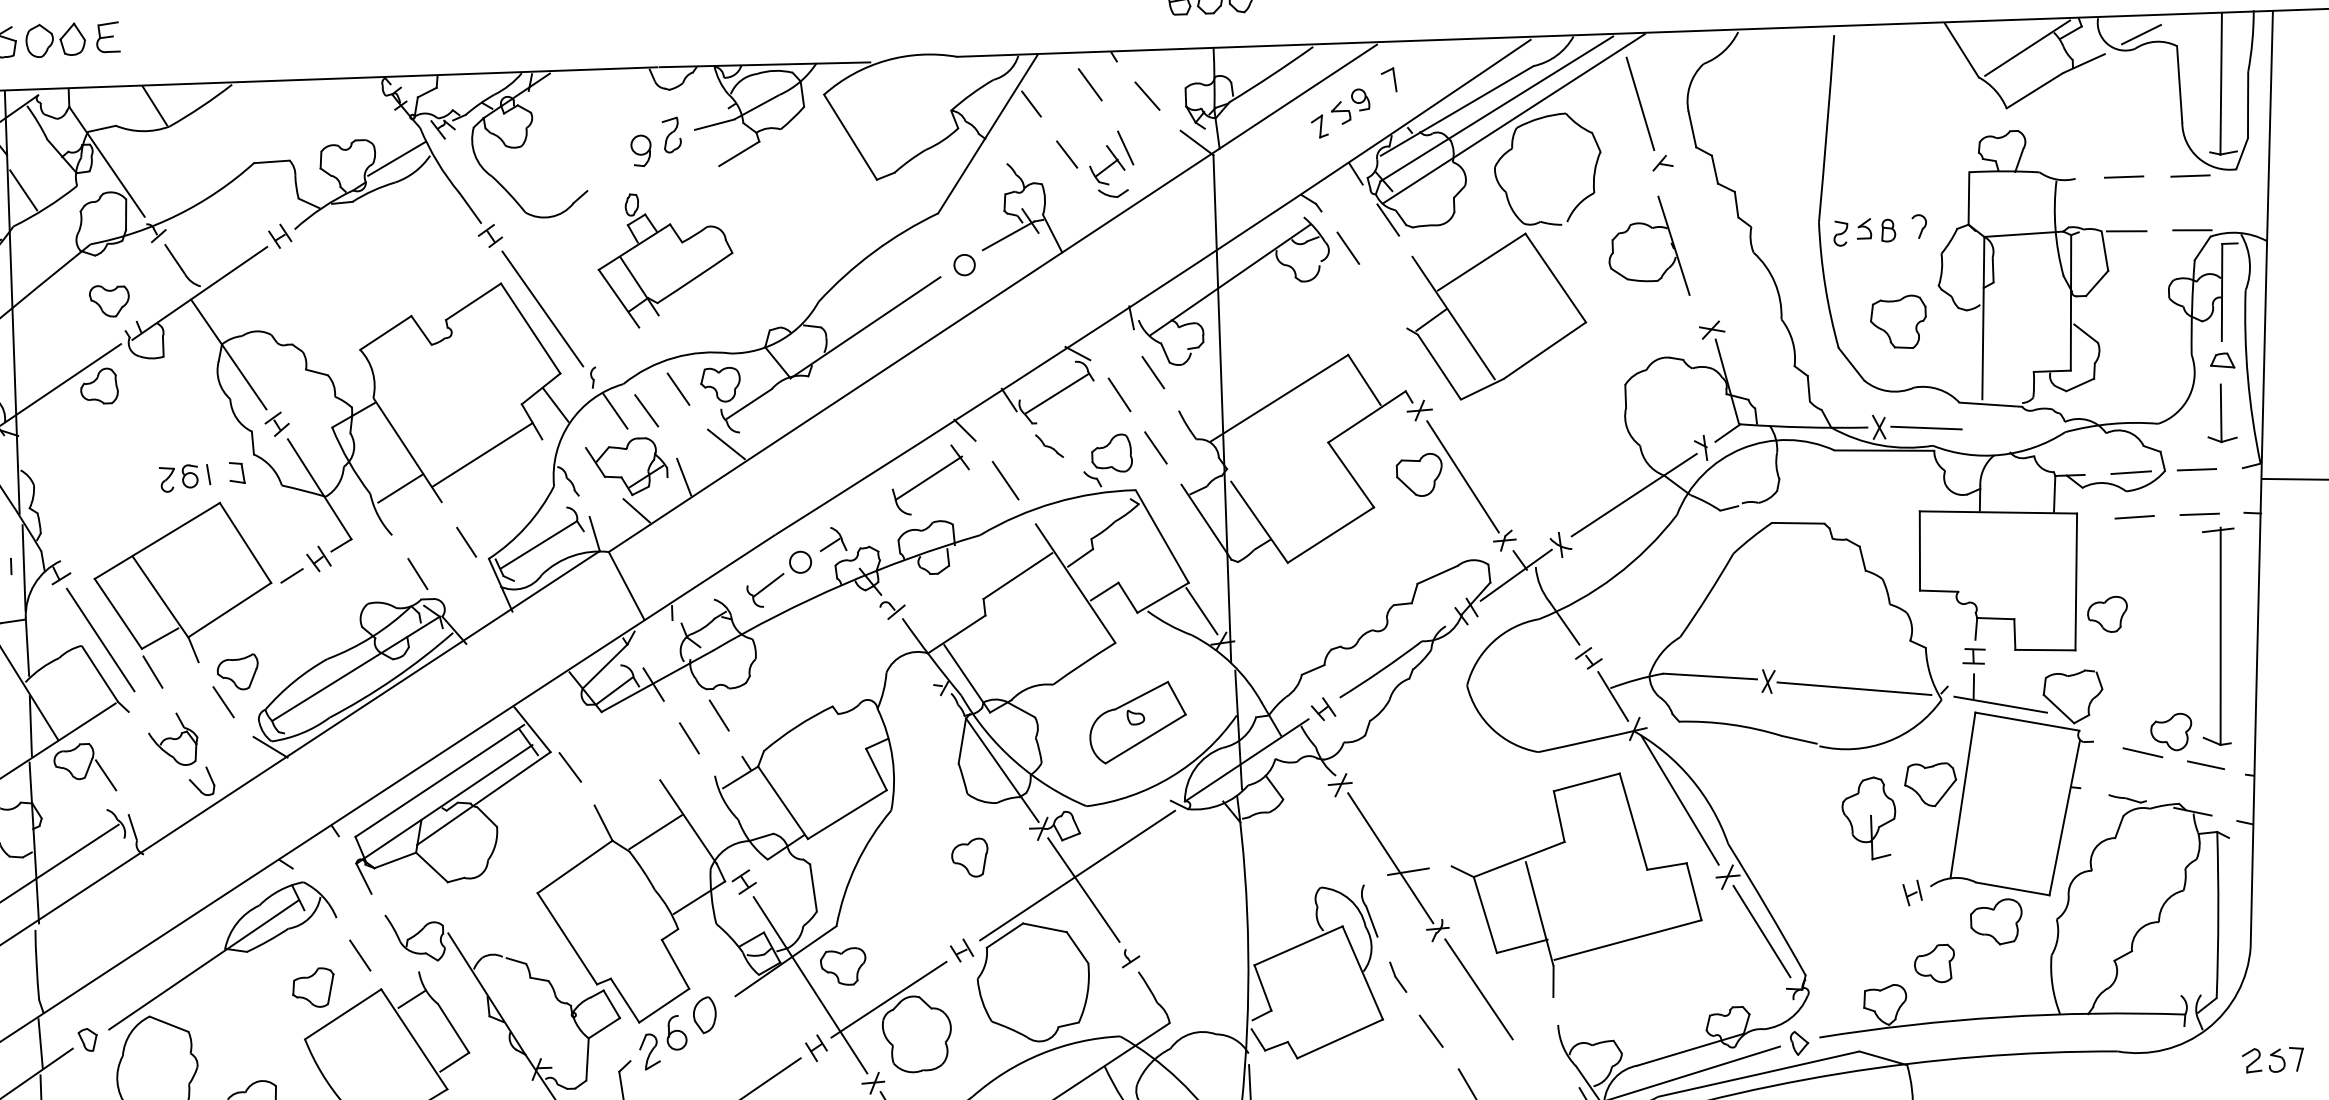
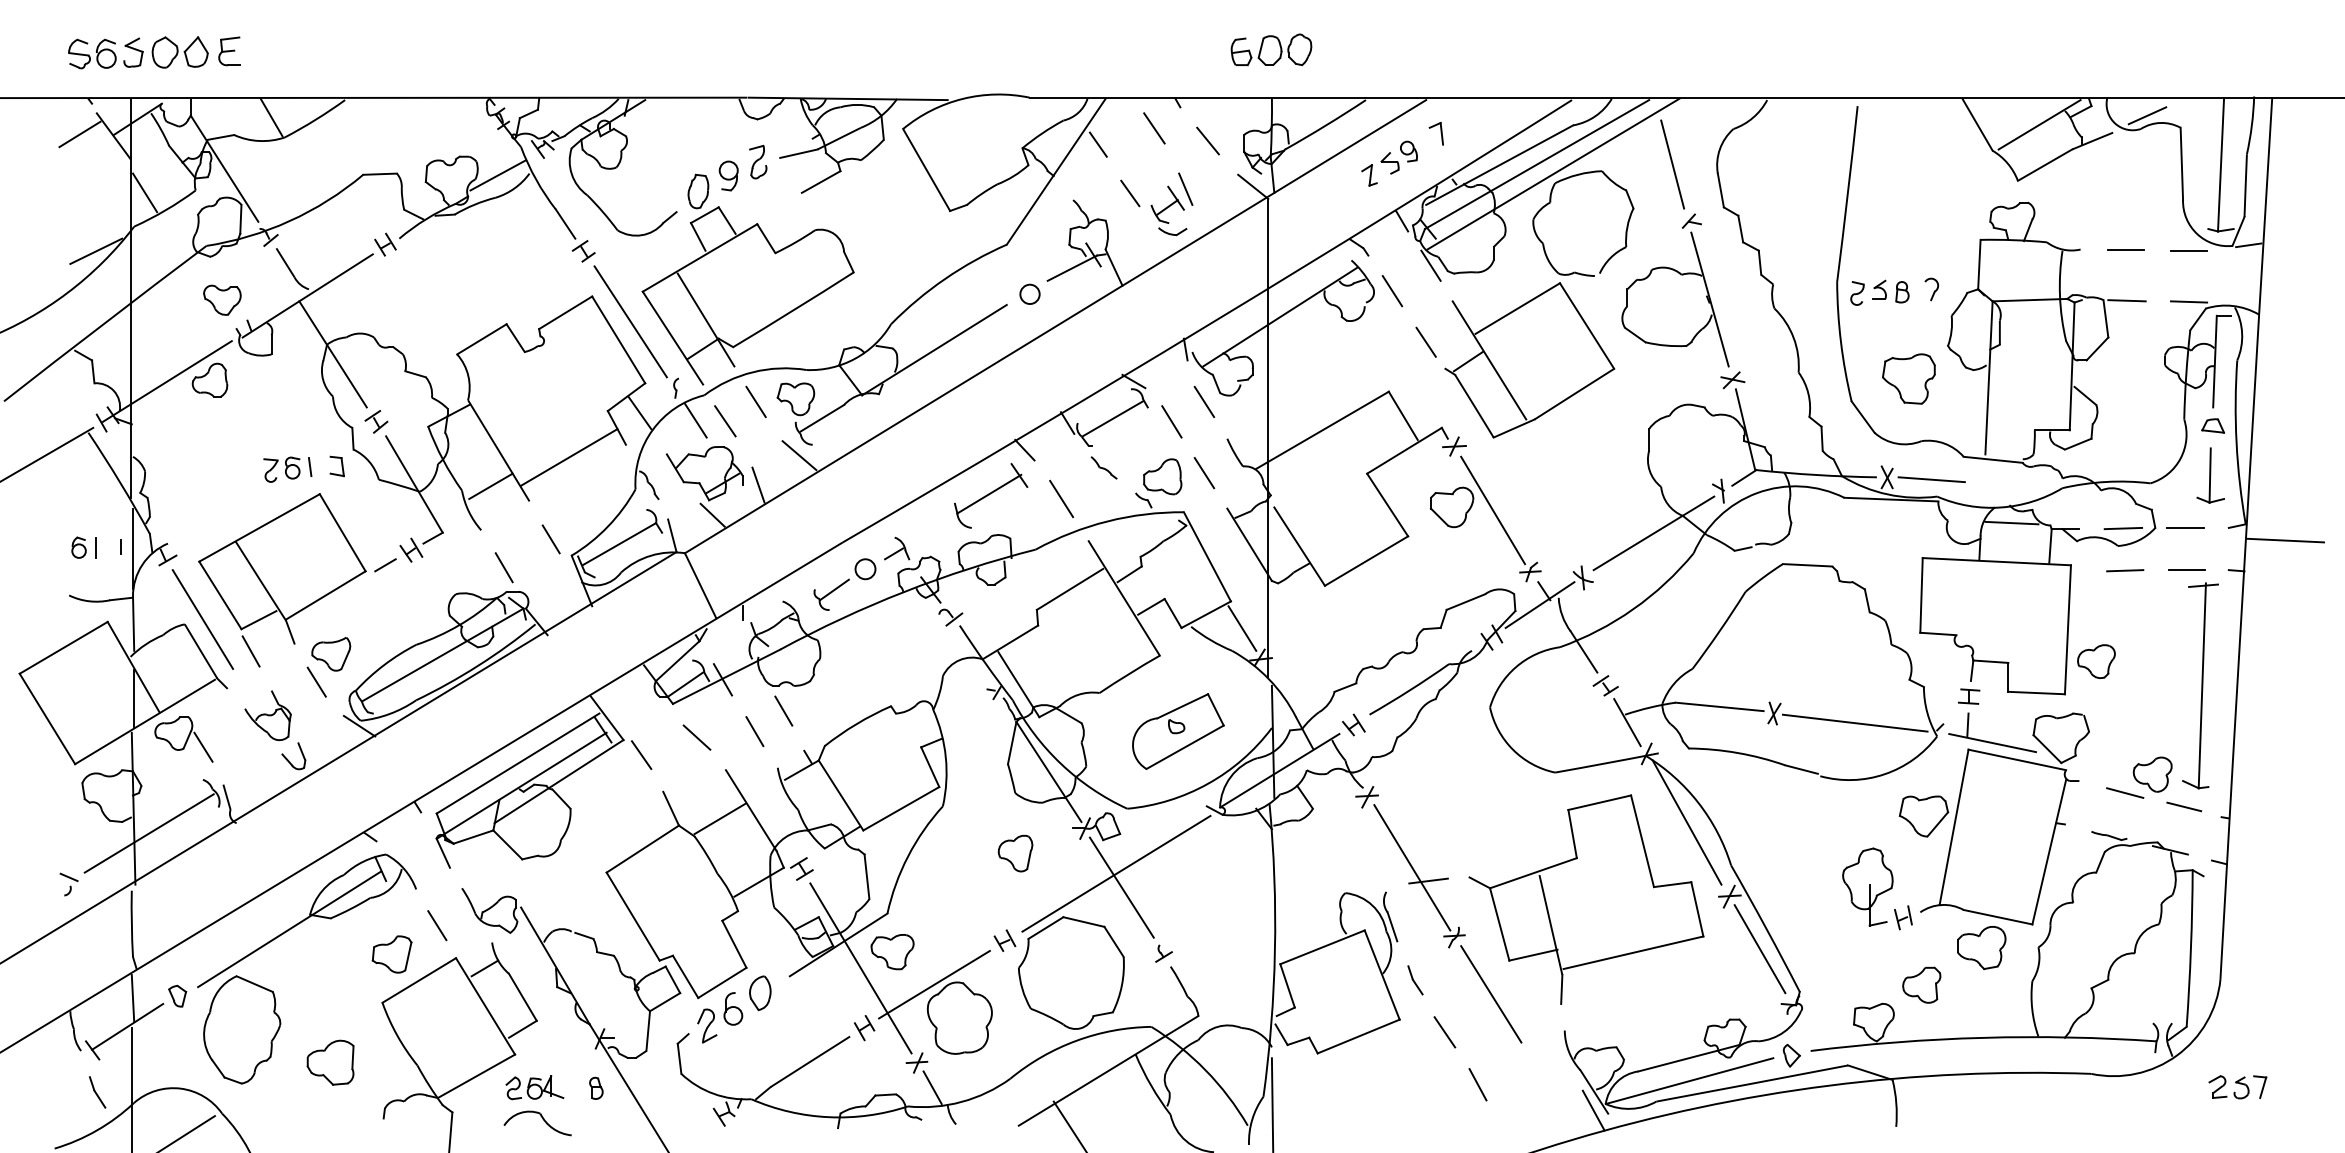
line: (2253, 168) -> (2248, 245), added
part: (1648, 246) -> (1675, 299), size x1.43
part: (664, 259) -> (747, 279), size x1.67
line: (1385, 300) -> (1425, 341), added
line: (2012, 470) -> (2011, 522), added
line: (627, 746) -> (696, 737), added
part: (1868, 817) -> (1867, 886), moved

